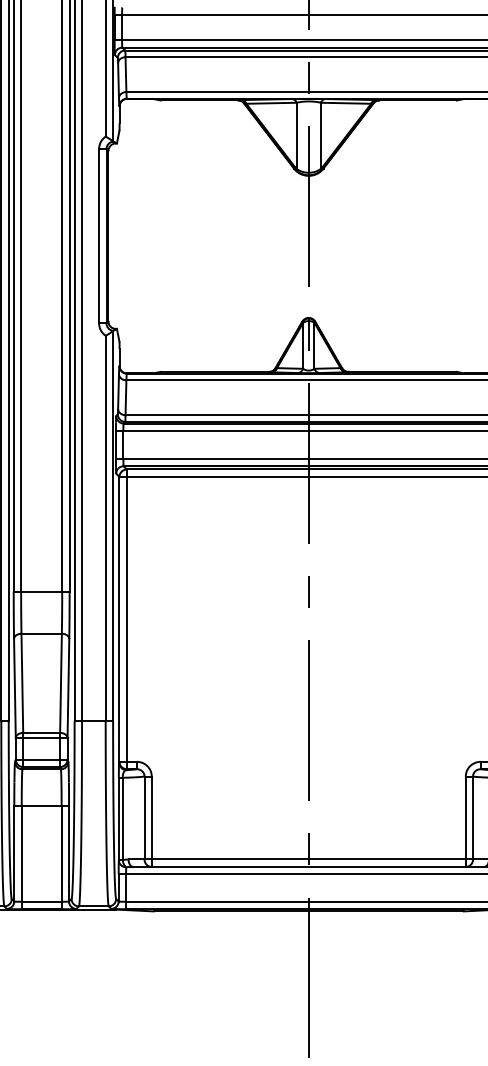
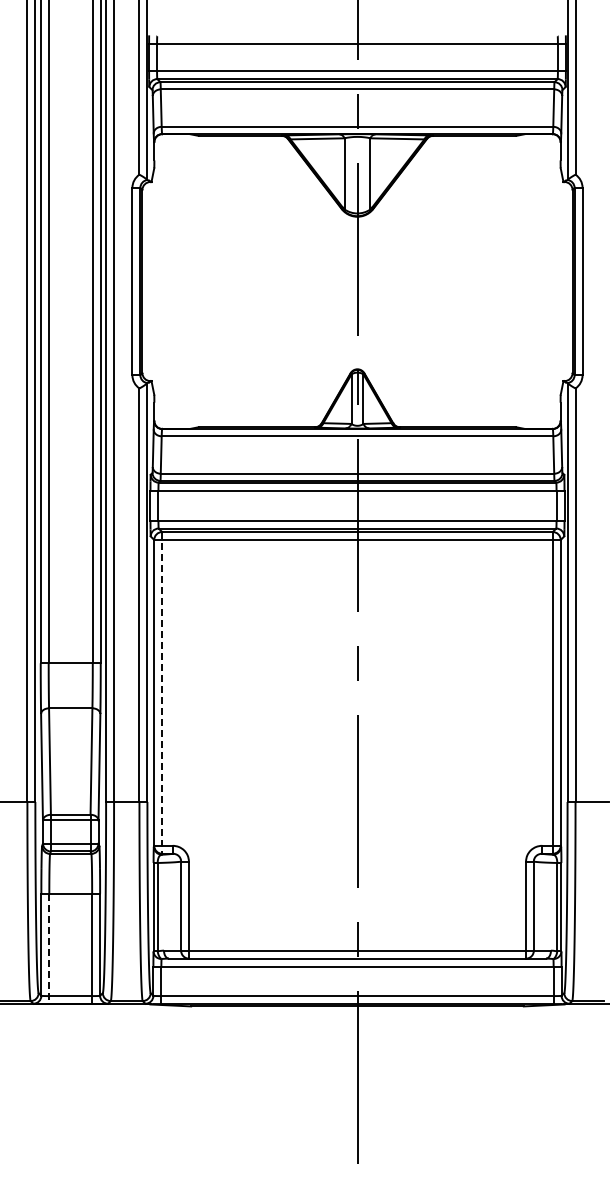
line: (127, 618) -> (162, 692), solid -> dashed
line: (21, 858) -> (49, 949), solid -> dashed

